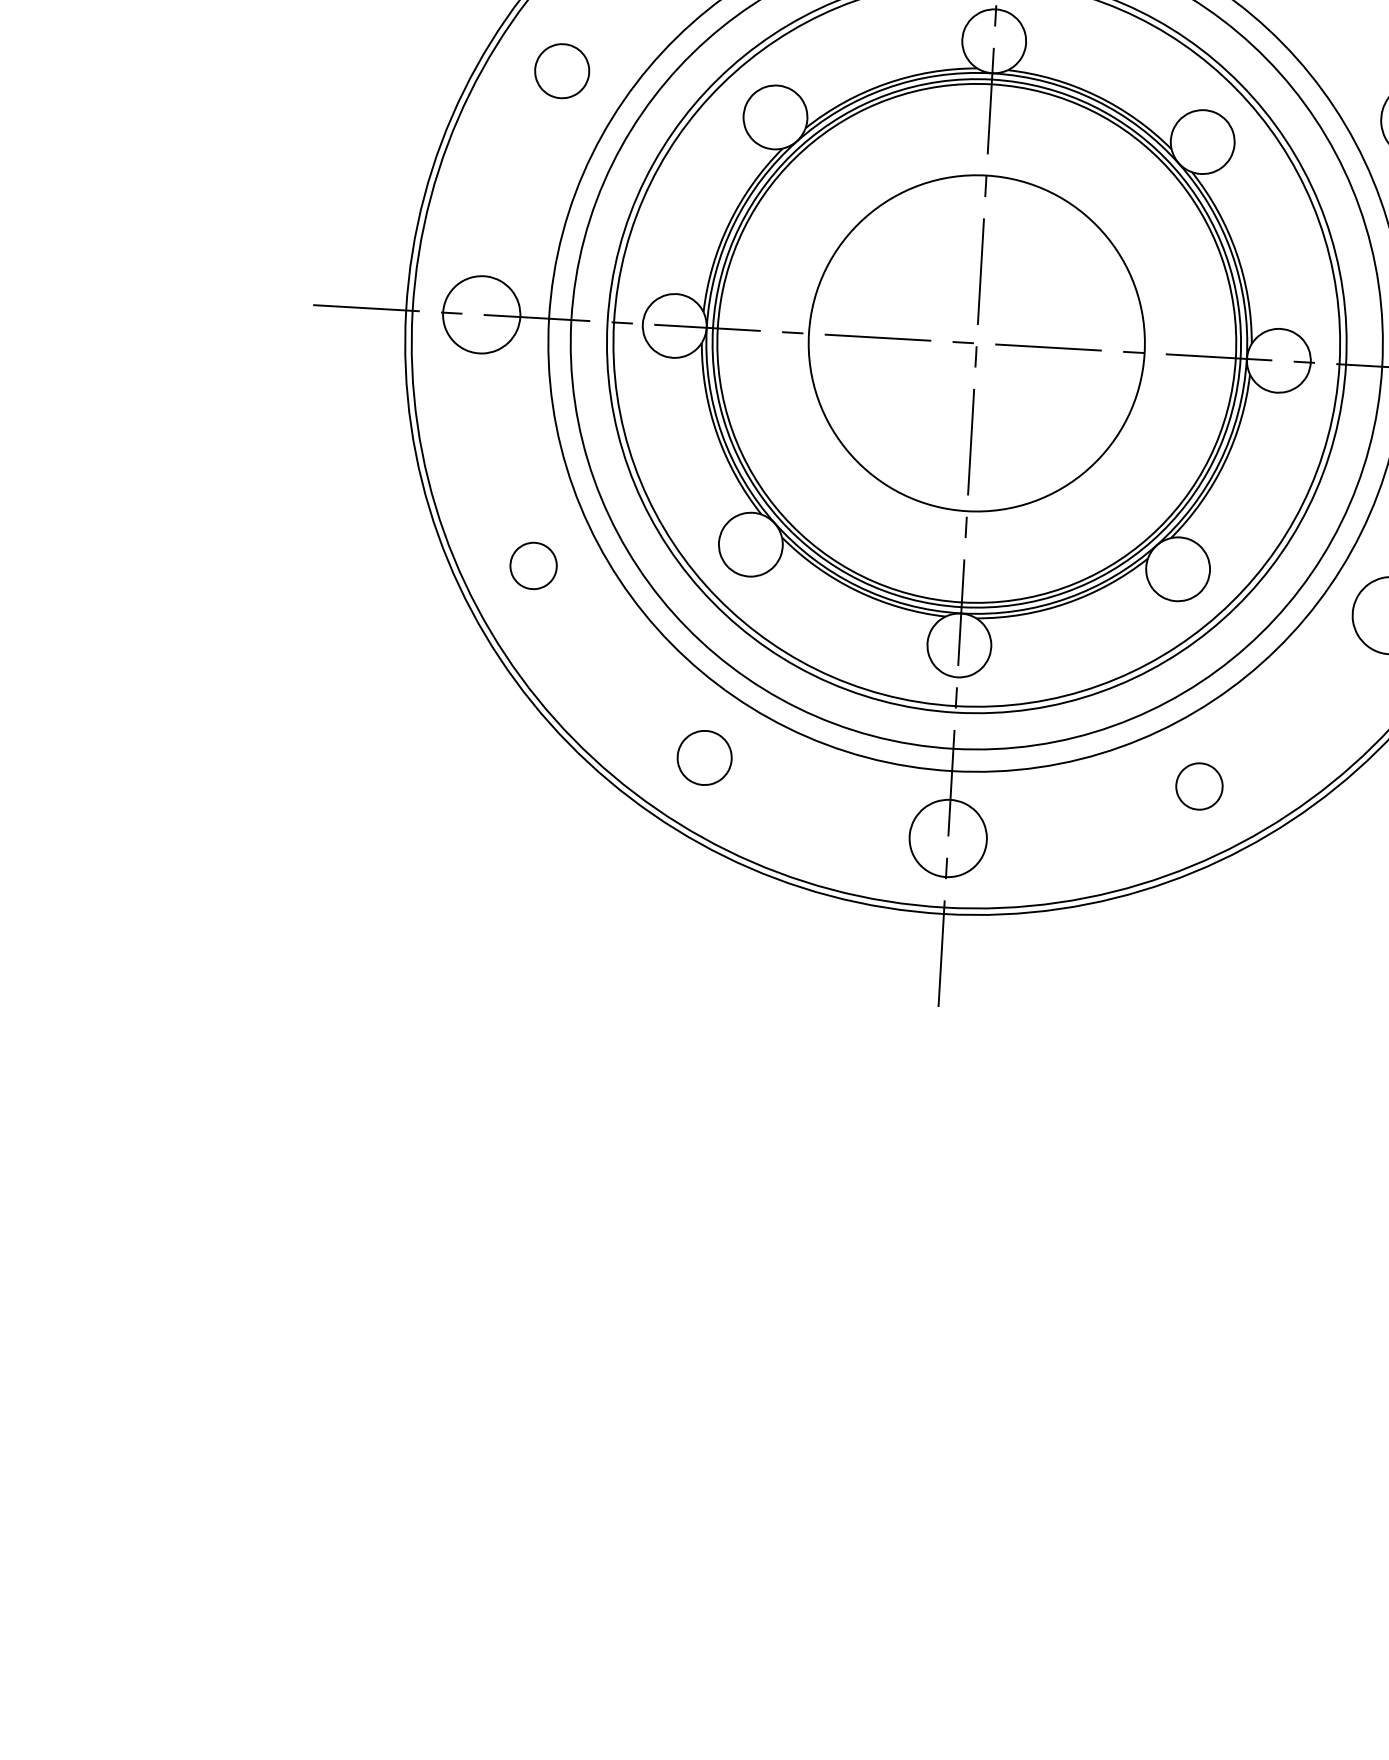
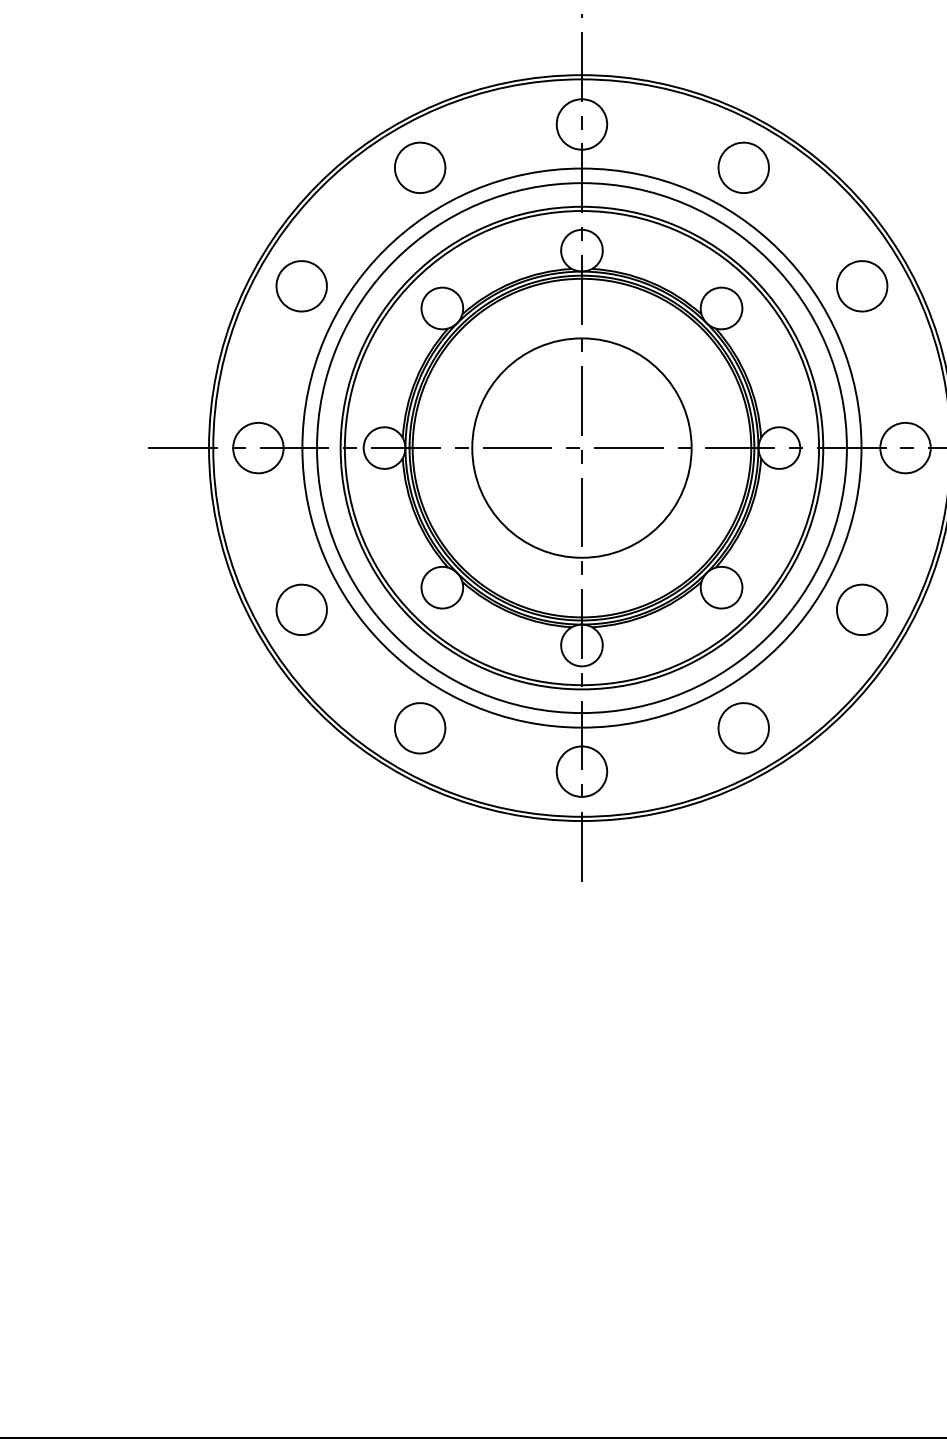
part: (561, 71) -> (301, 286), size x1.43
part: (533, 565) -> (301, 609), size x1.67
part: (705, 758) -> (420, 728), size x1.43
part: (1199, 786) -> (743, 728), size x1.67

